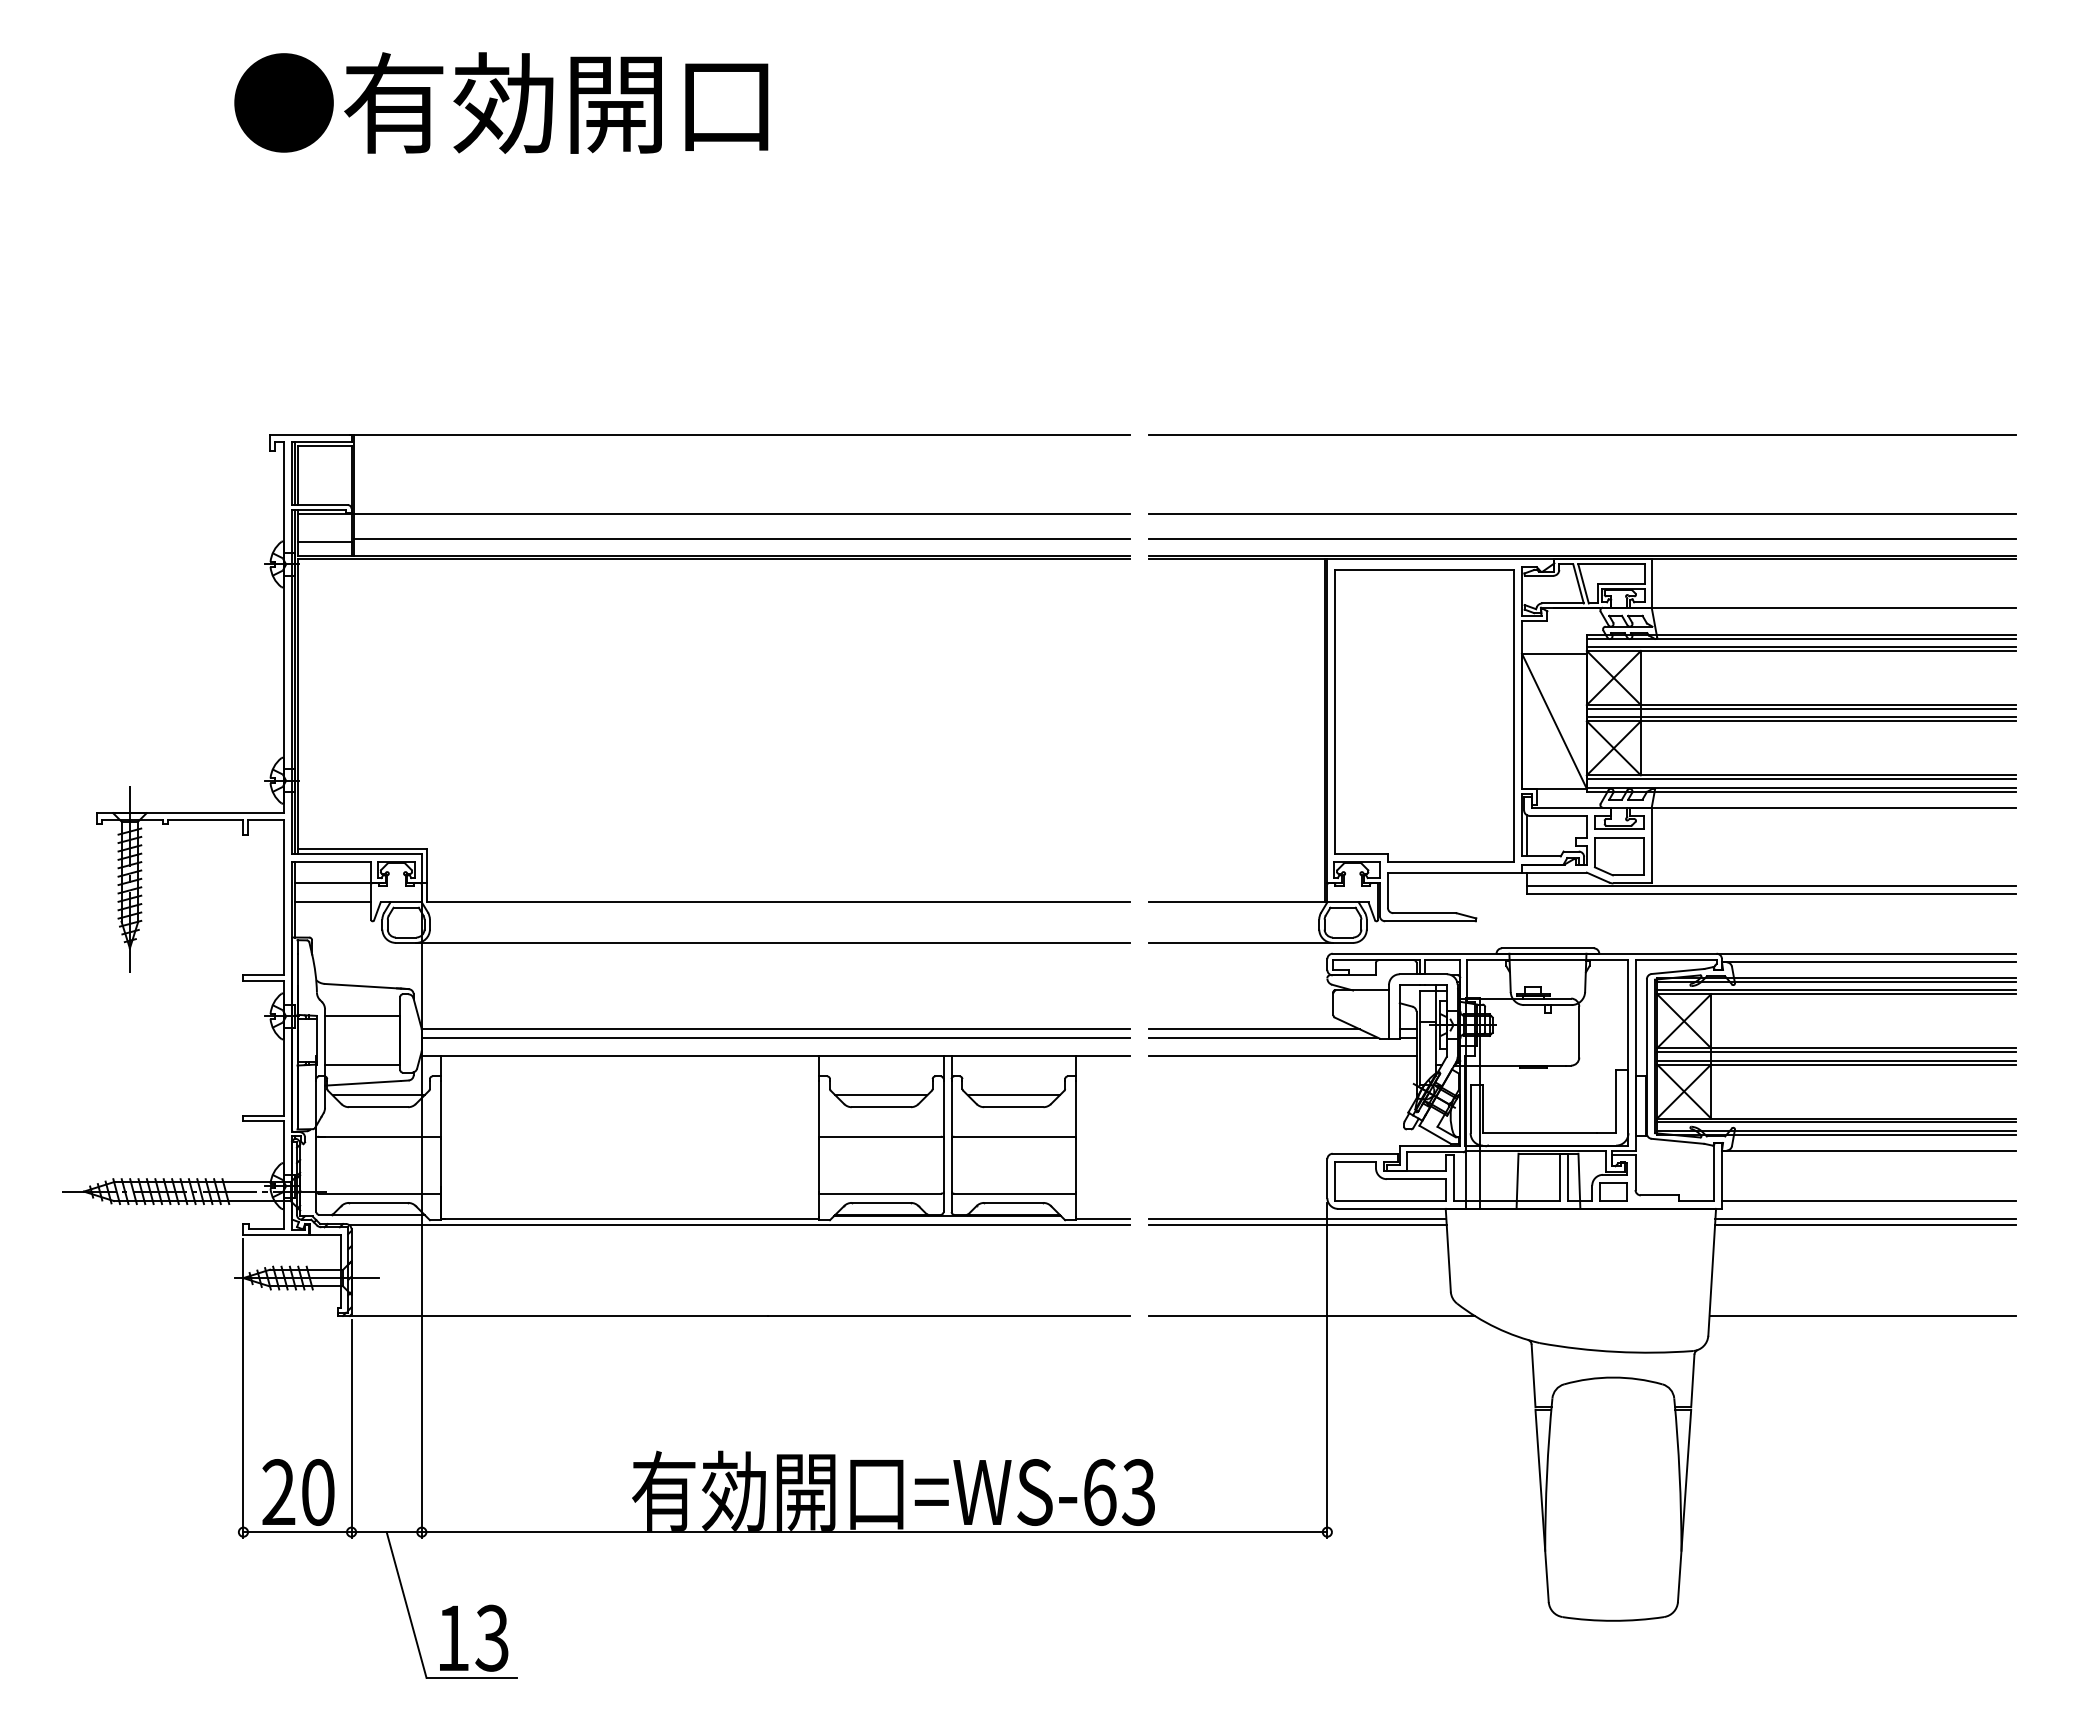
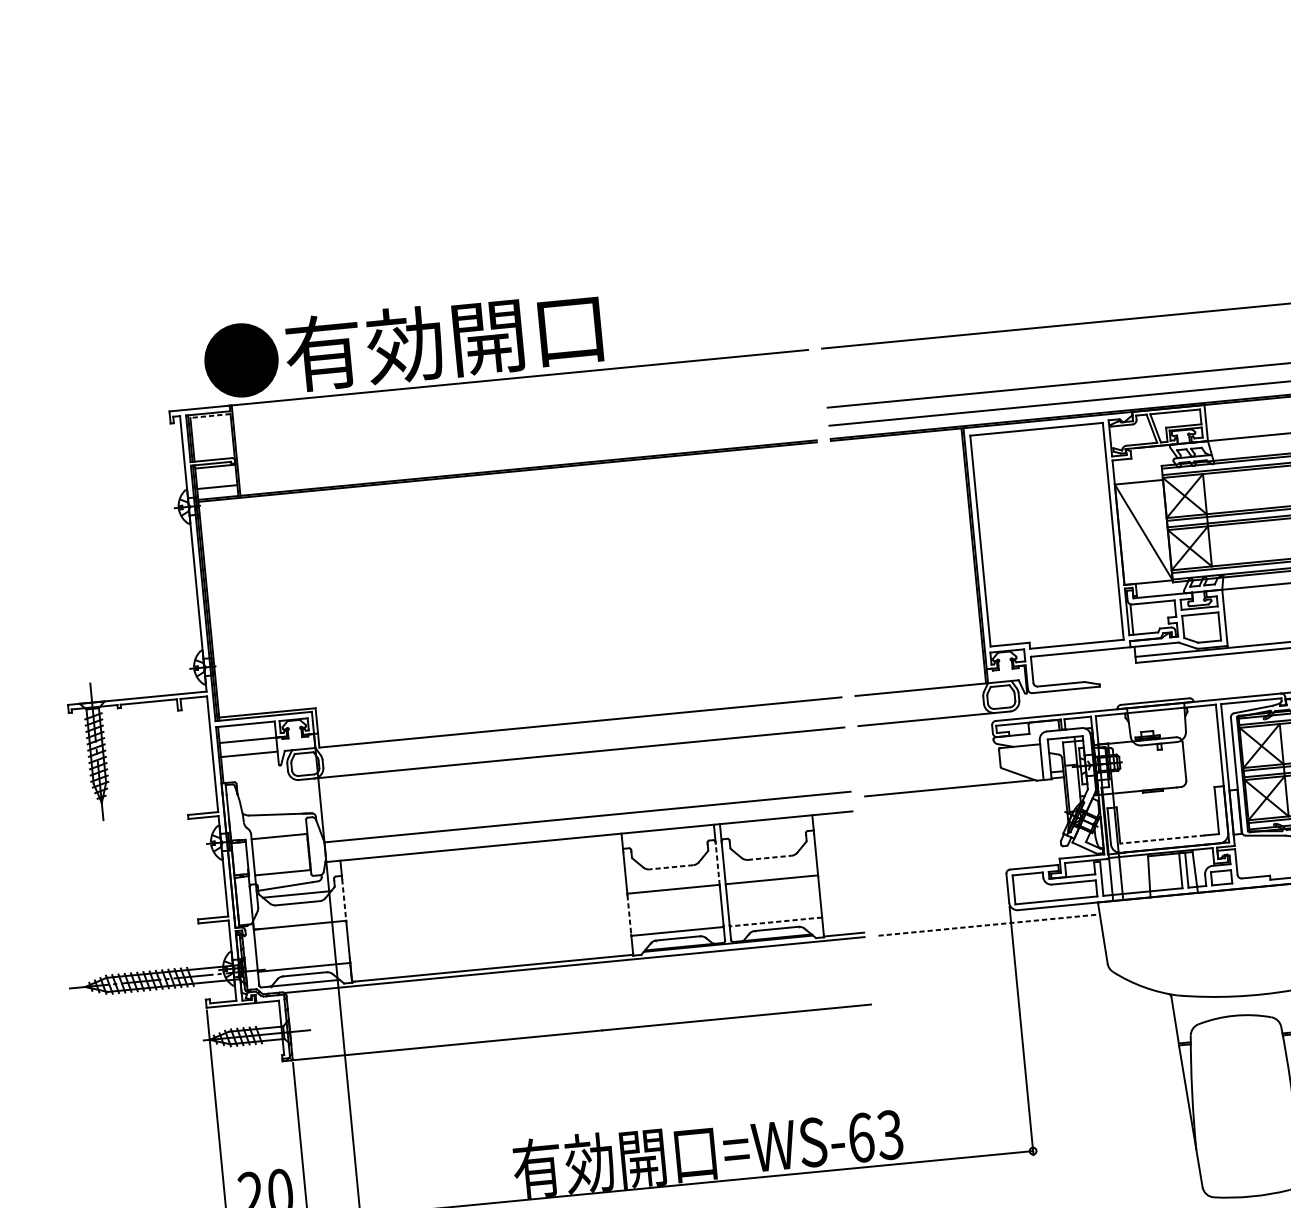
text: (501, 102) -> (402, 344), moved
line: (324, 446) -> (210, 416), solid -> dashed
line: (742, 514) -> (525, 436), removed
line: (742, 538) -> (527, 454), removed
line: (1254, 1029) -> (943, 782), removed
line: (775, 1037) -> (587, 823), removed
line: (1282, 1055) -> (965, 800), removed
line: (881, 1095) -> (670, 858), removed
line: (1013, 1095) -> (768, 849), removed
line: (881, 1107) -> (671, 867), solid -> dashed
line: (1013, 1107) -> (769, 858), solid -> dashed
line: (440, 1108) -> (344, 899), solid -> dashed
line: (943, 1109) -> (717, 864), solid -> dashed
line: (1539, 1133) -> (1162, 839), solid -> dashed
line: (819, 1165) -> (629, 915), solid -> dashed
line: (1015, 1193) -> (777, 921), solid -> dashed
line: (1297, 1219) -> (988, 920), removed
line: (1297, 1225) -> (989, 925), solid -> dashed
line: (1311, 1315) -> (1005, 991), removed

